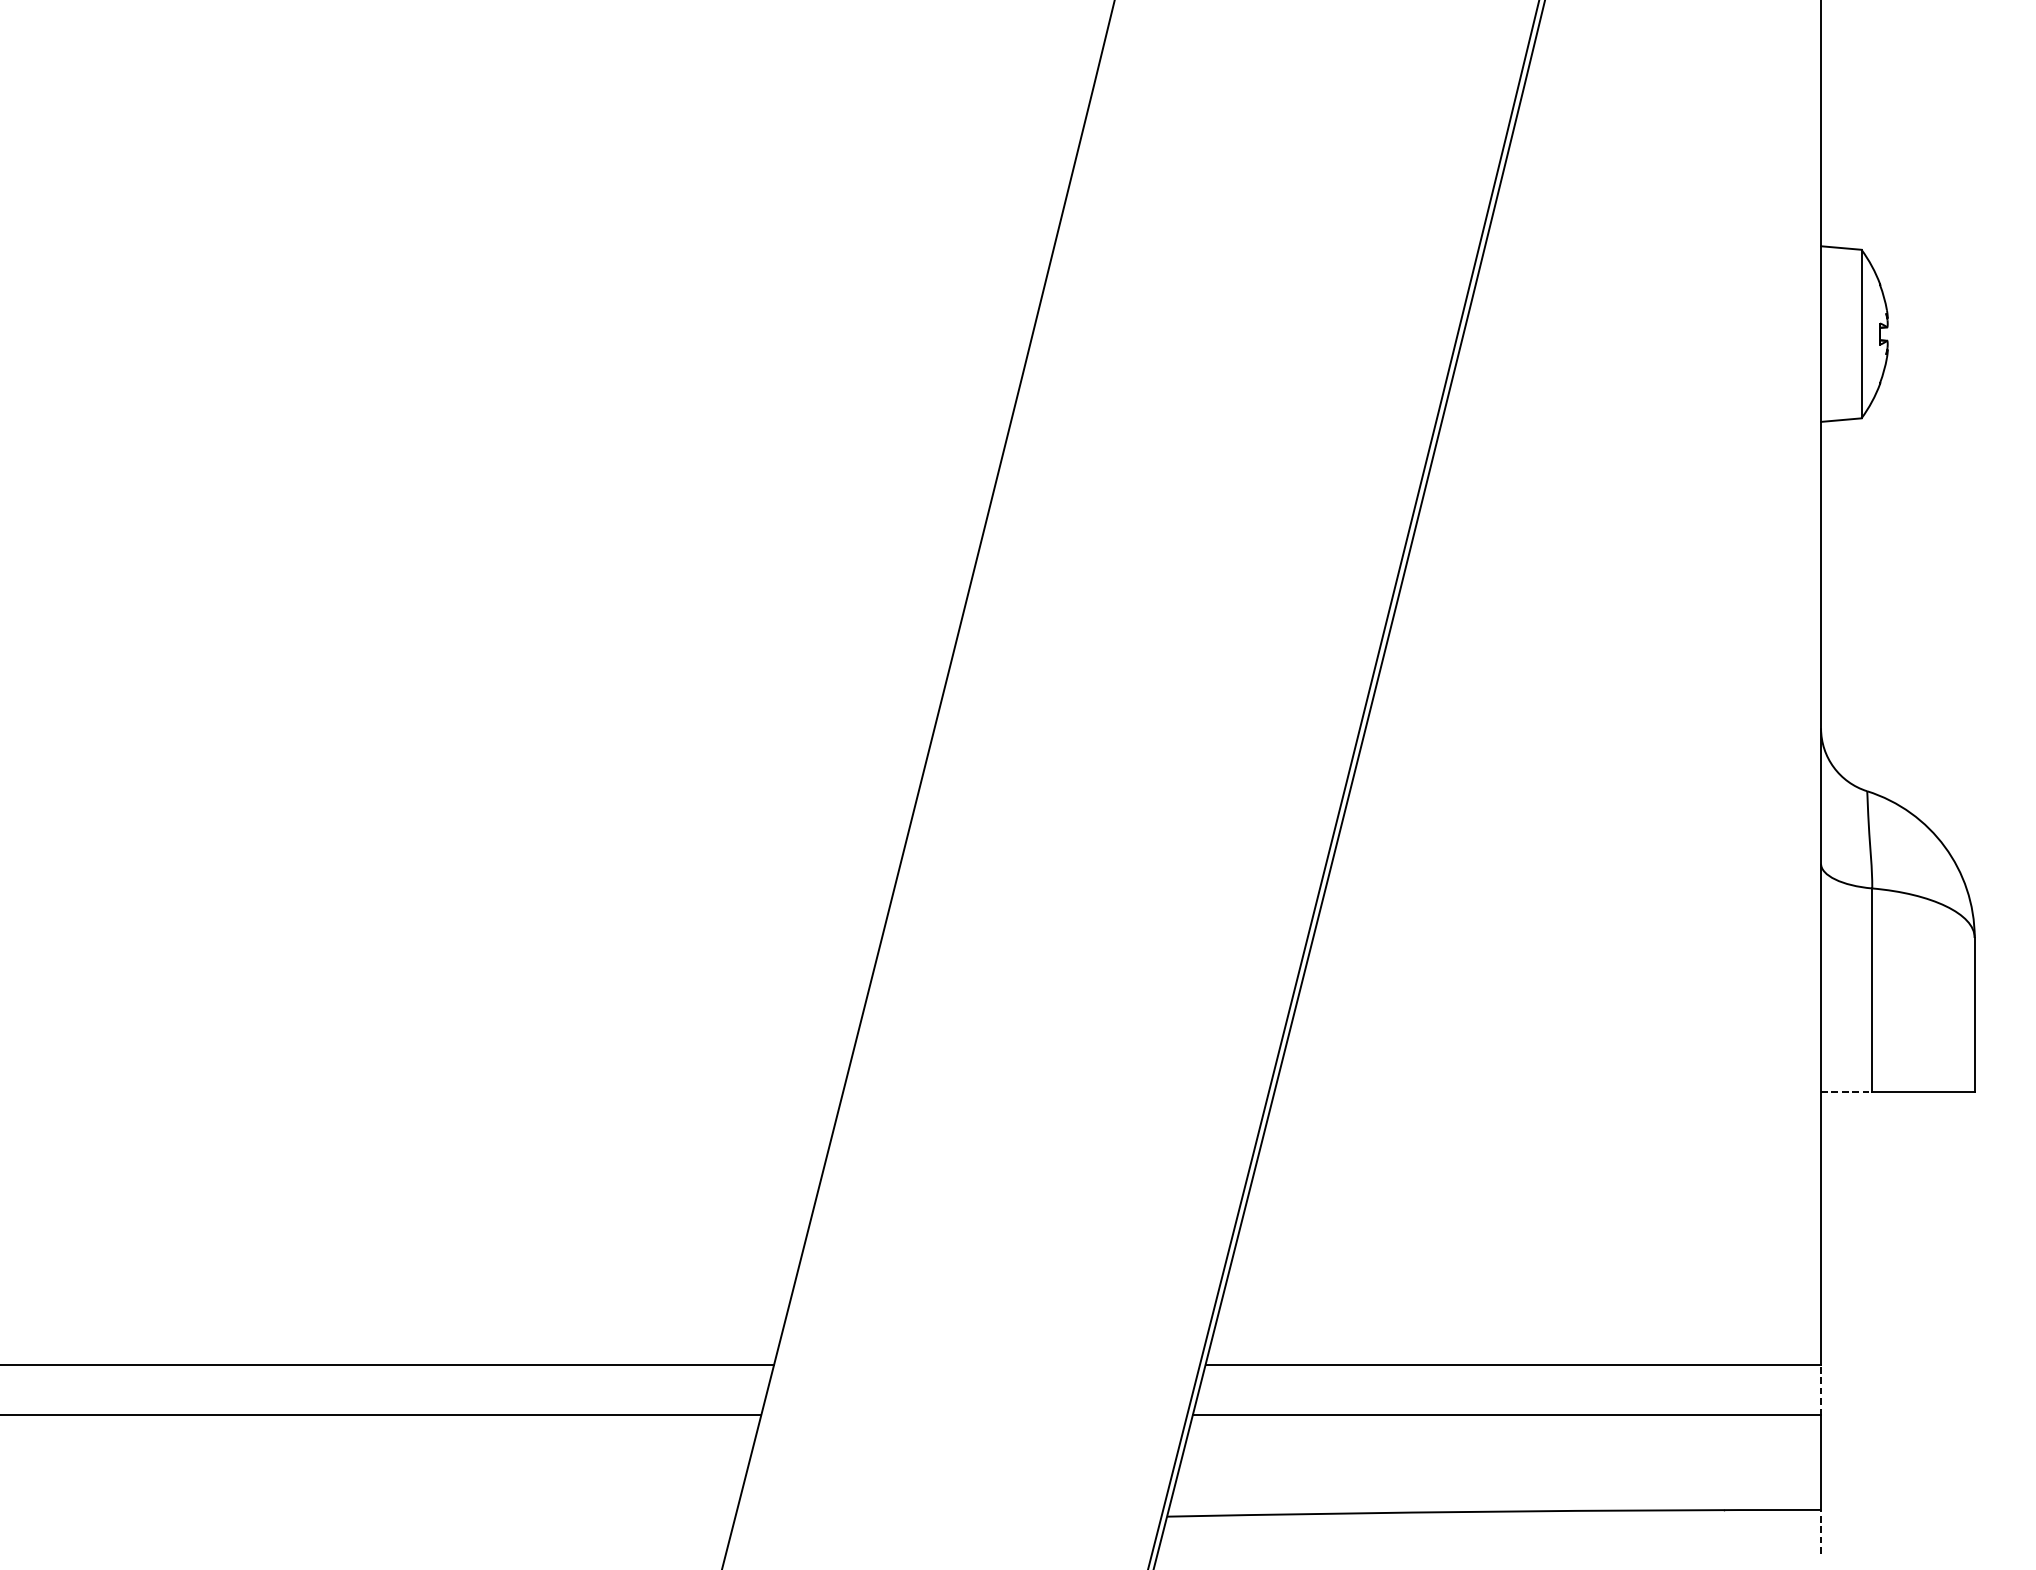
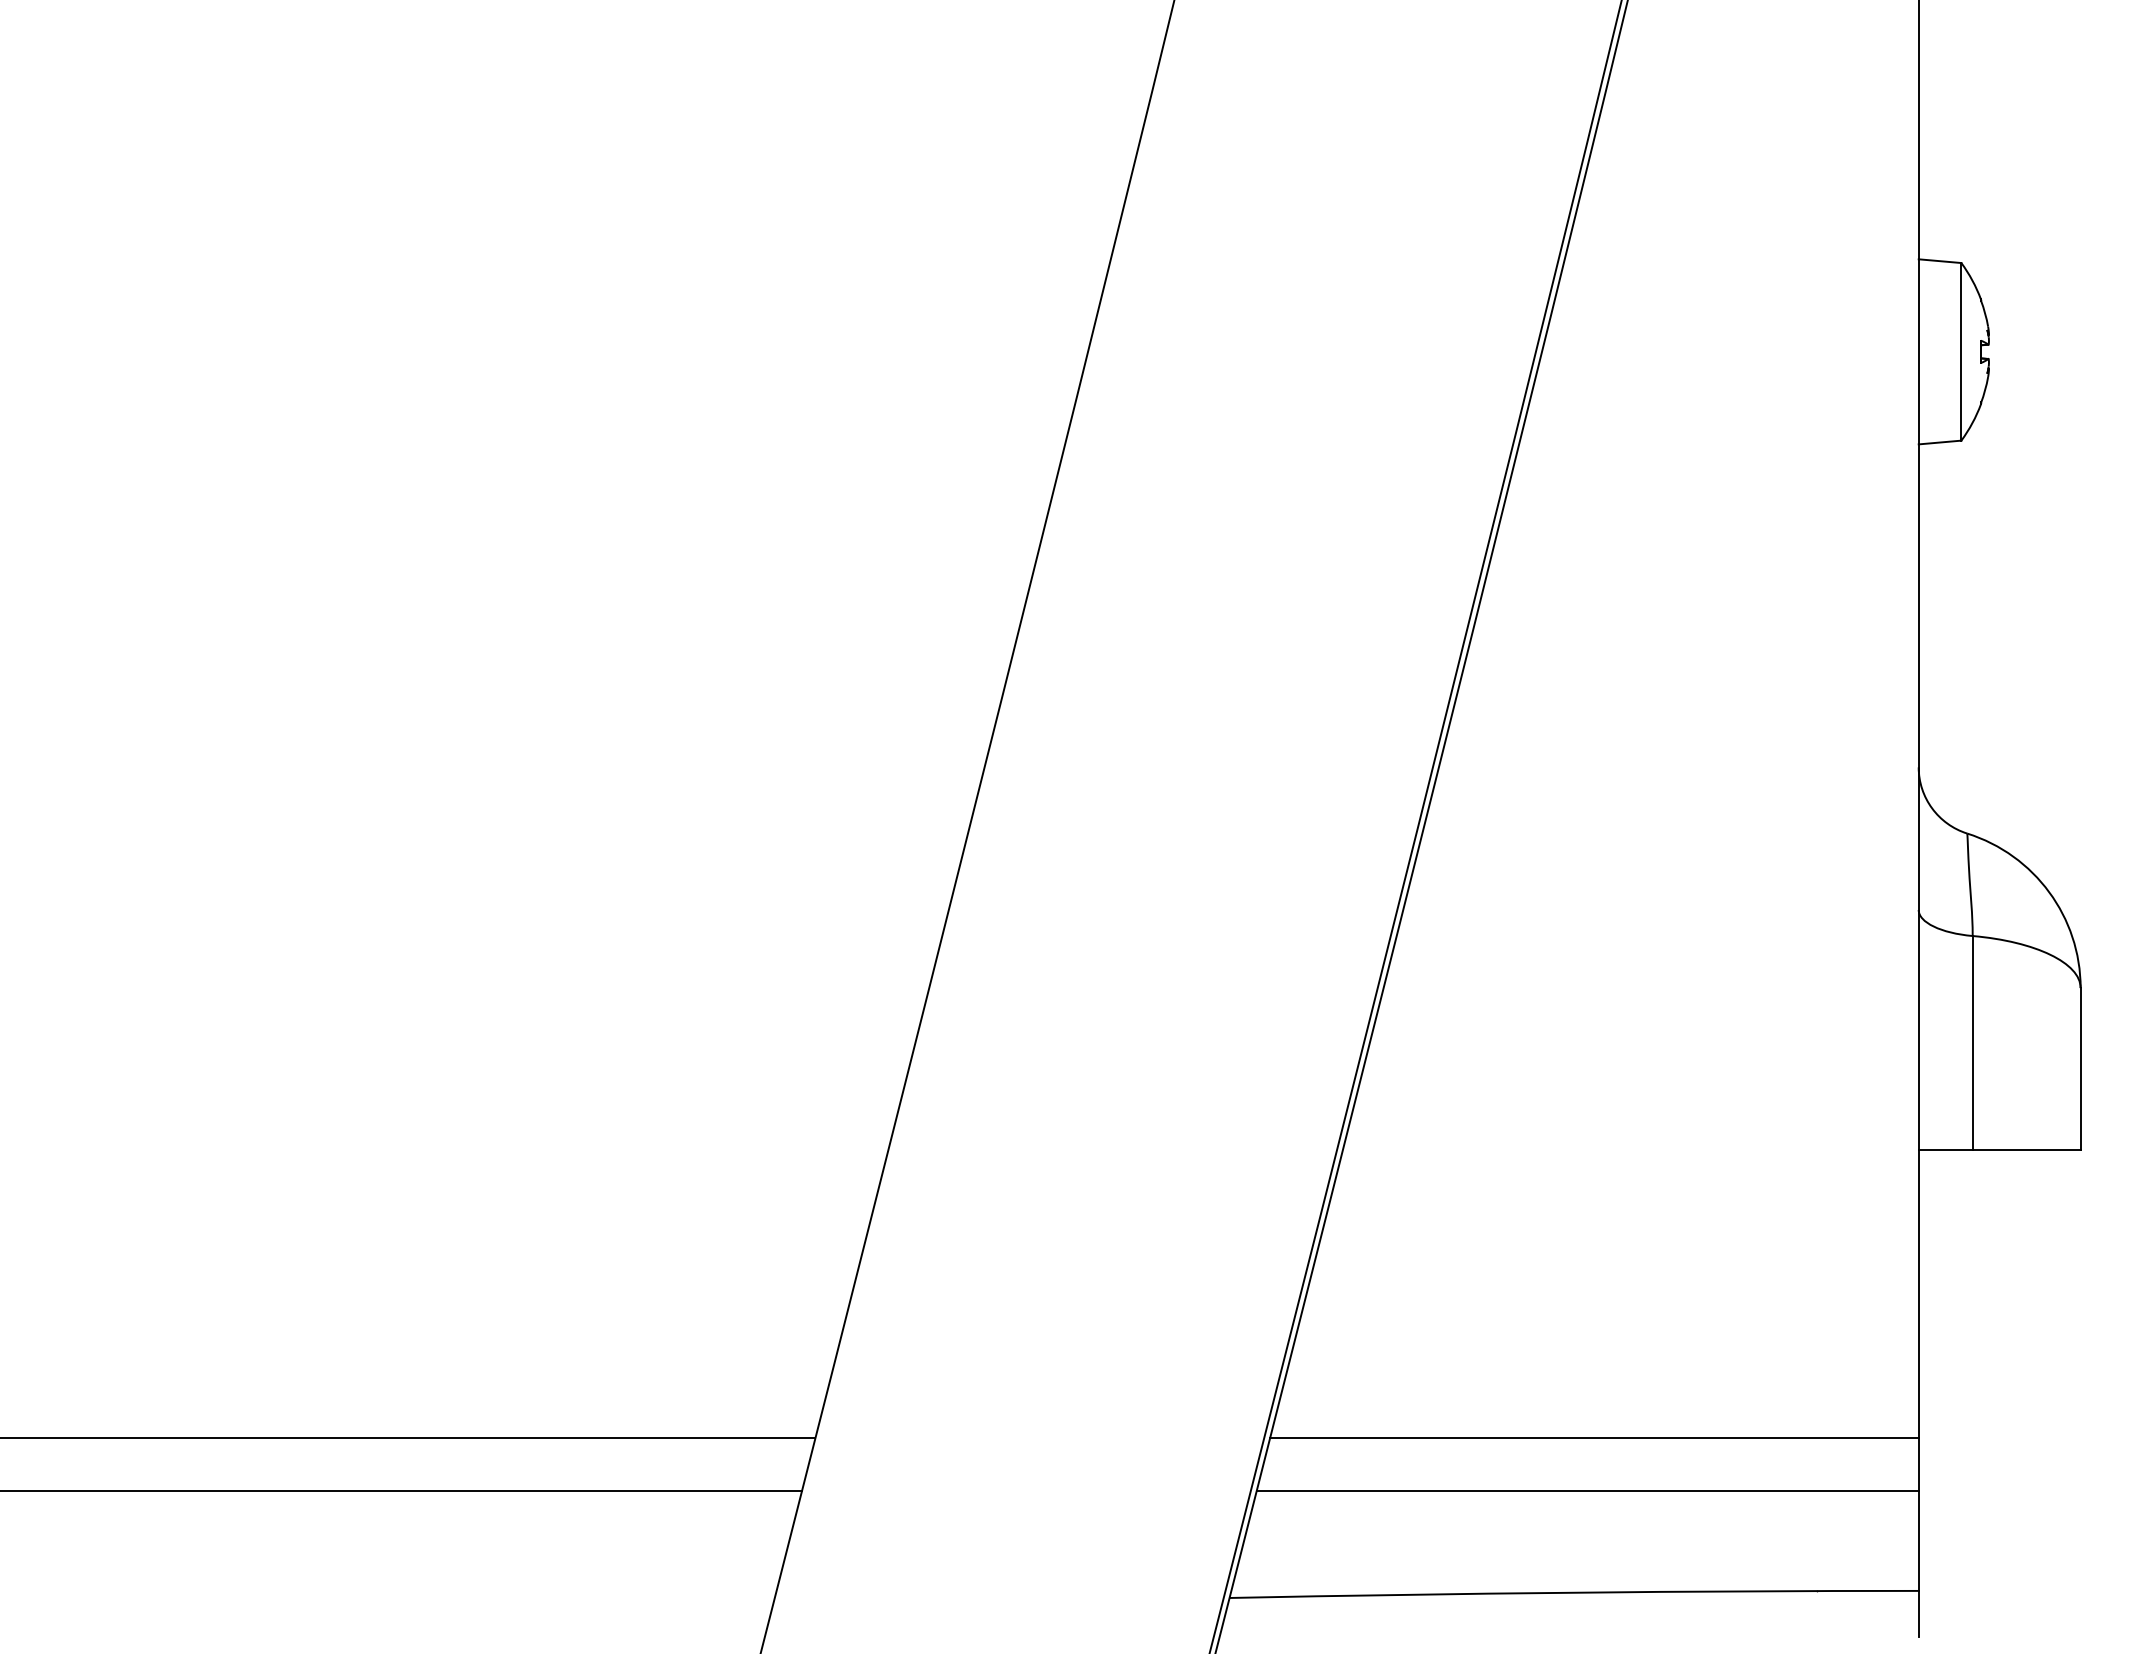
line: (1846, 1092) -> (1945, 1150), dashed -> solid
line: (1820, 1389) -> (1918, 1464), dashed -> solid
line: (1820, 1531) -> (1918, 1613), dashed -> solid

